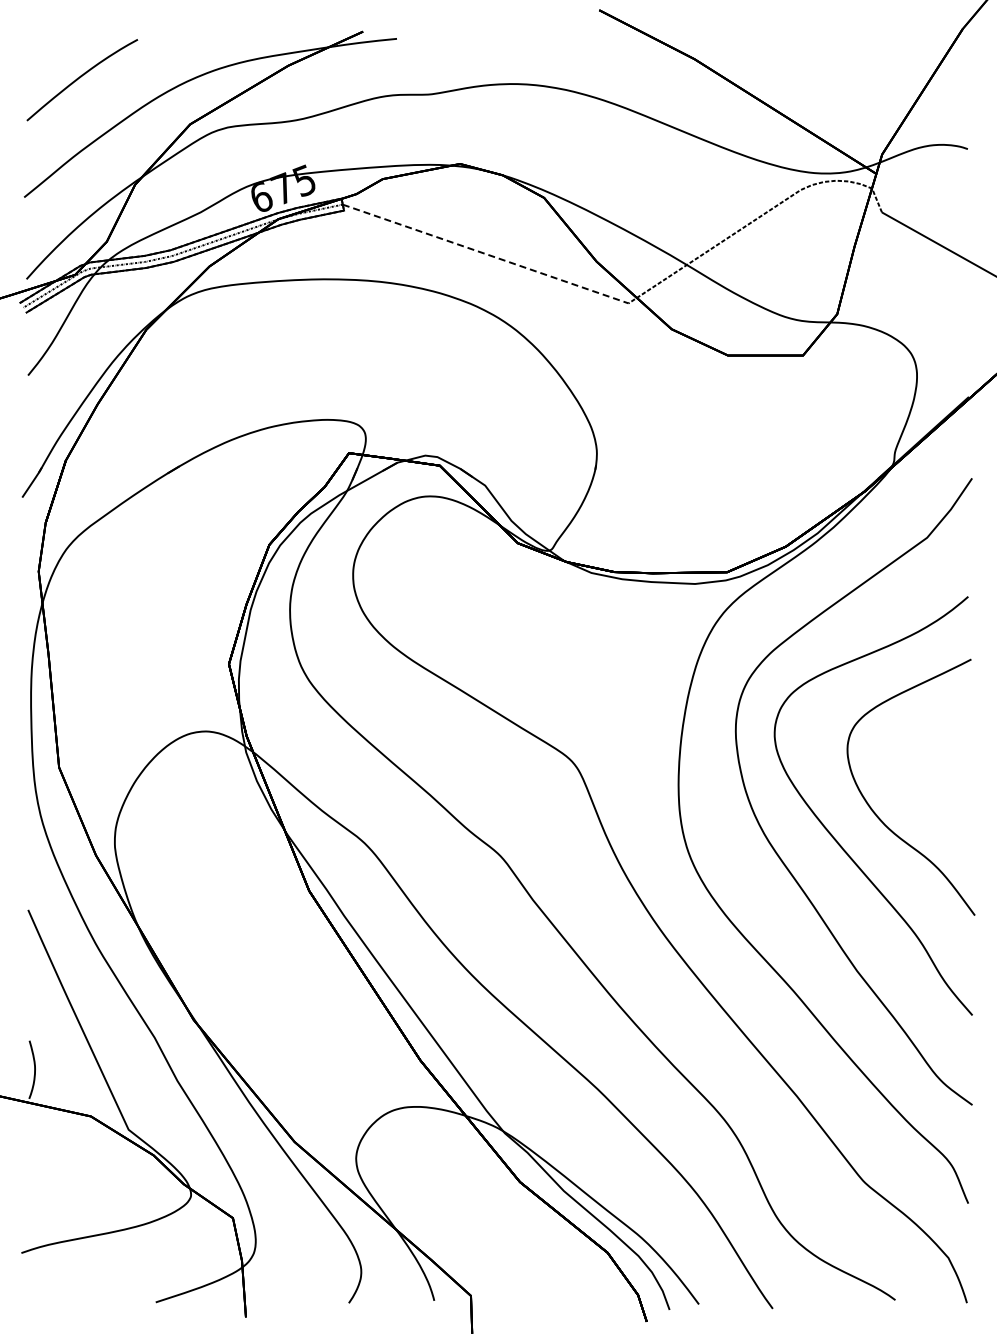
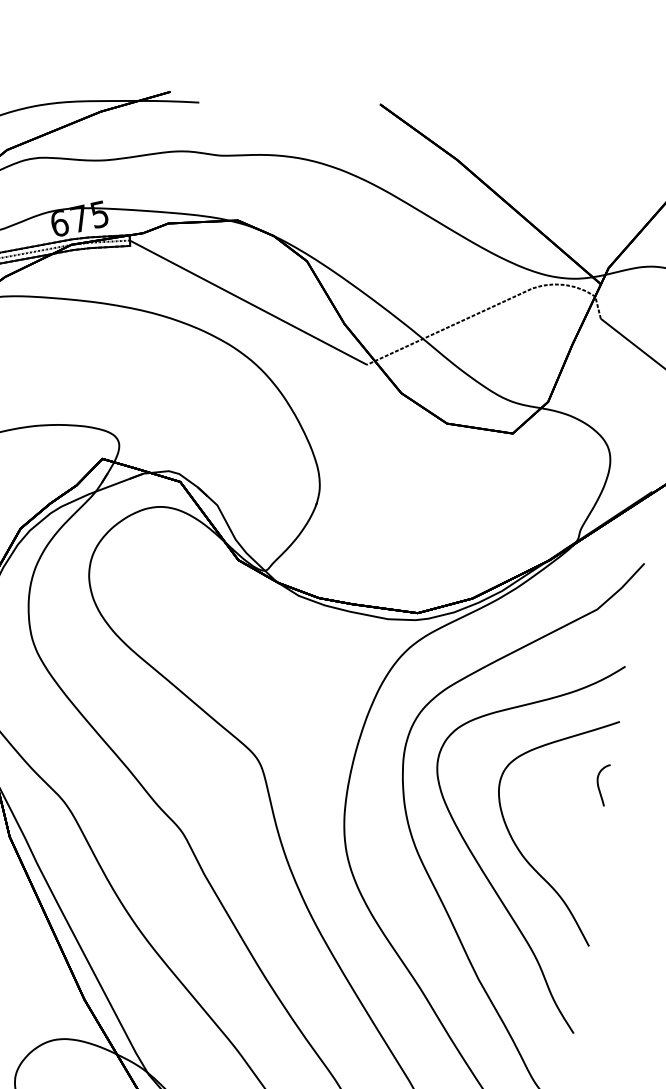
line: (486, 254) -> (249, 303), dashed -> solid
curve: (958, 732) -> (598, 784), added

